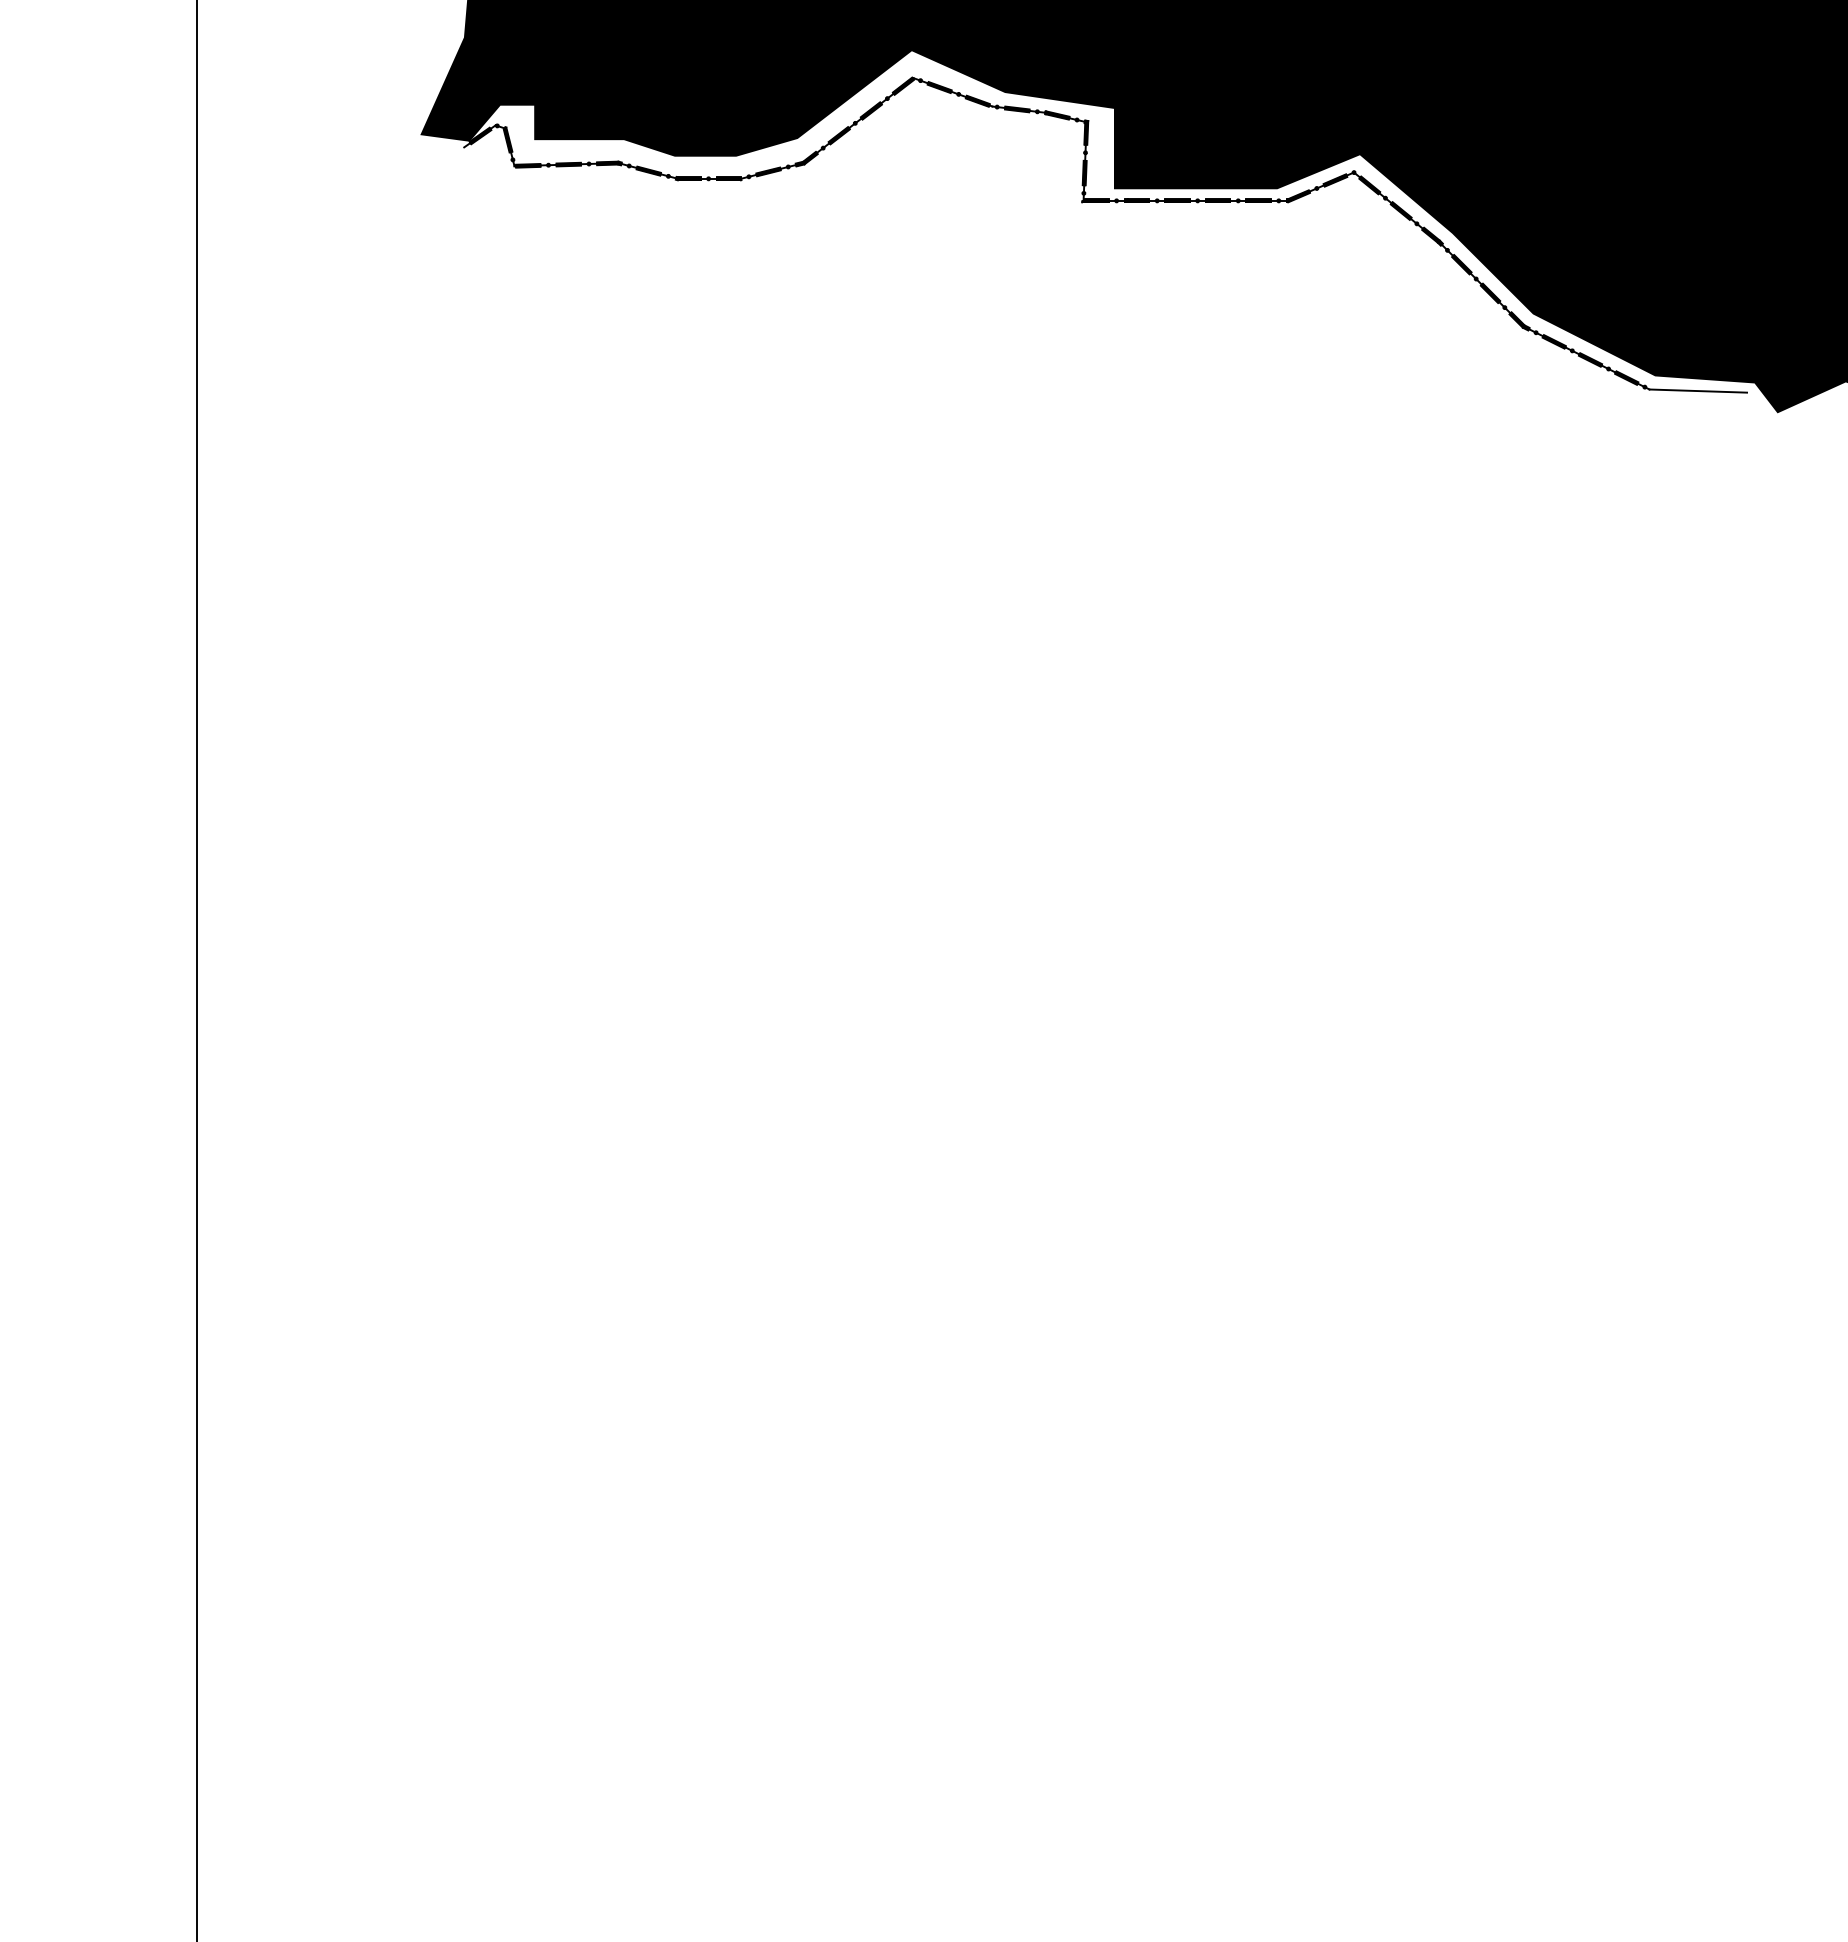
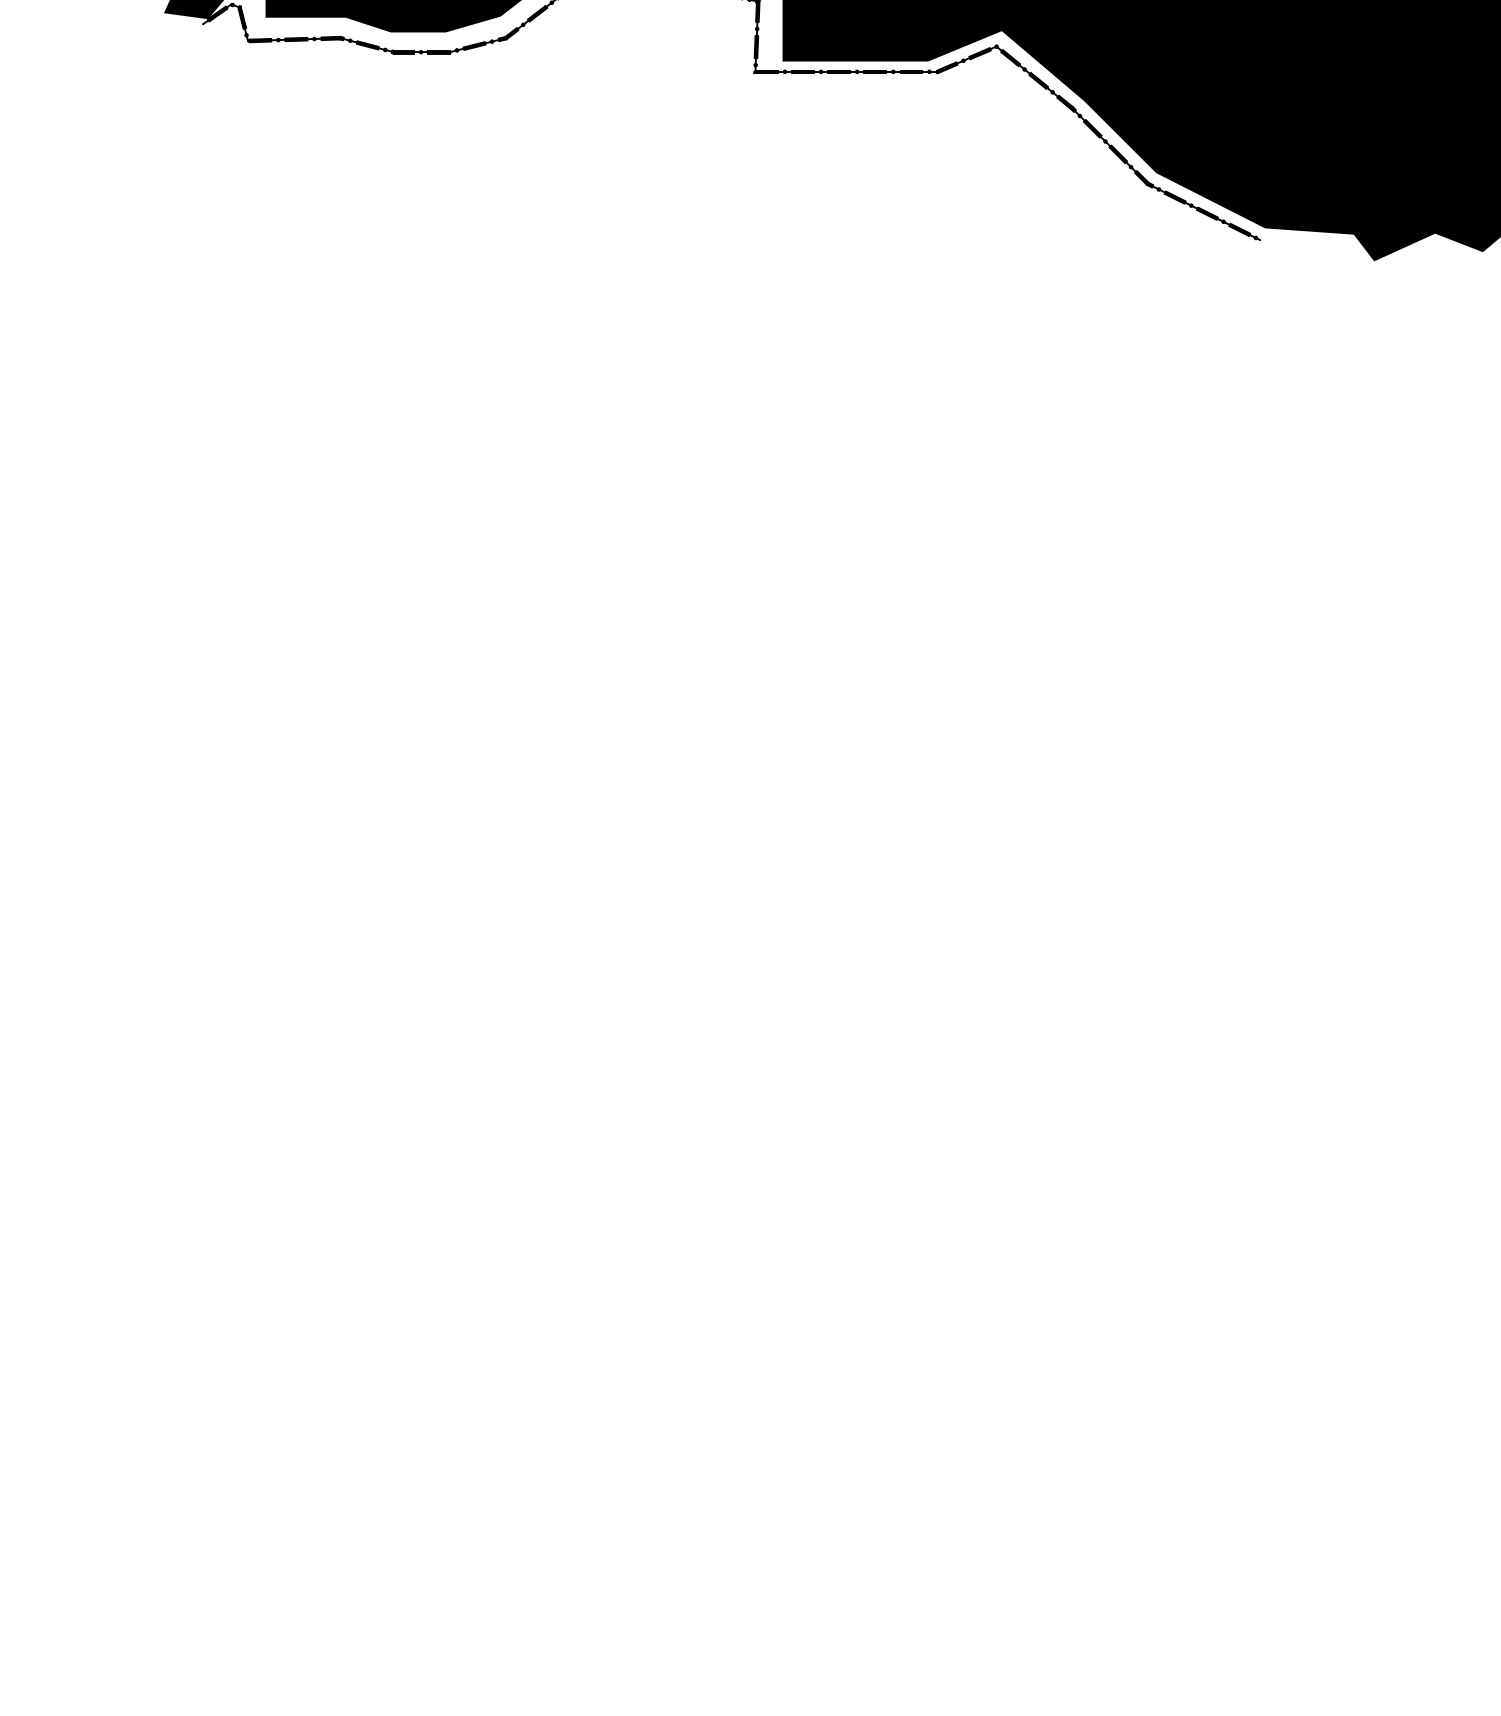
line: (1698, 390) -> (1303, 240), removed

